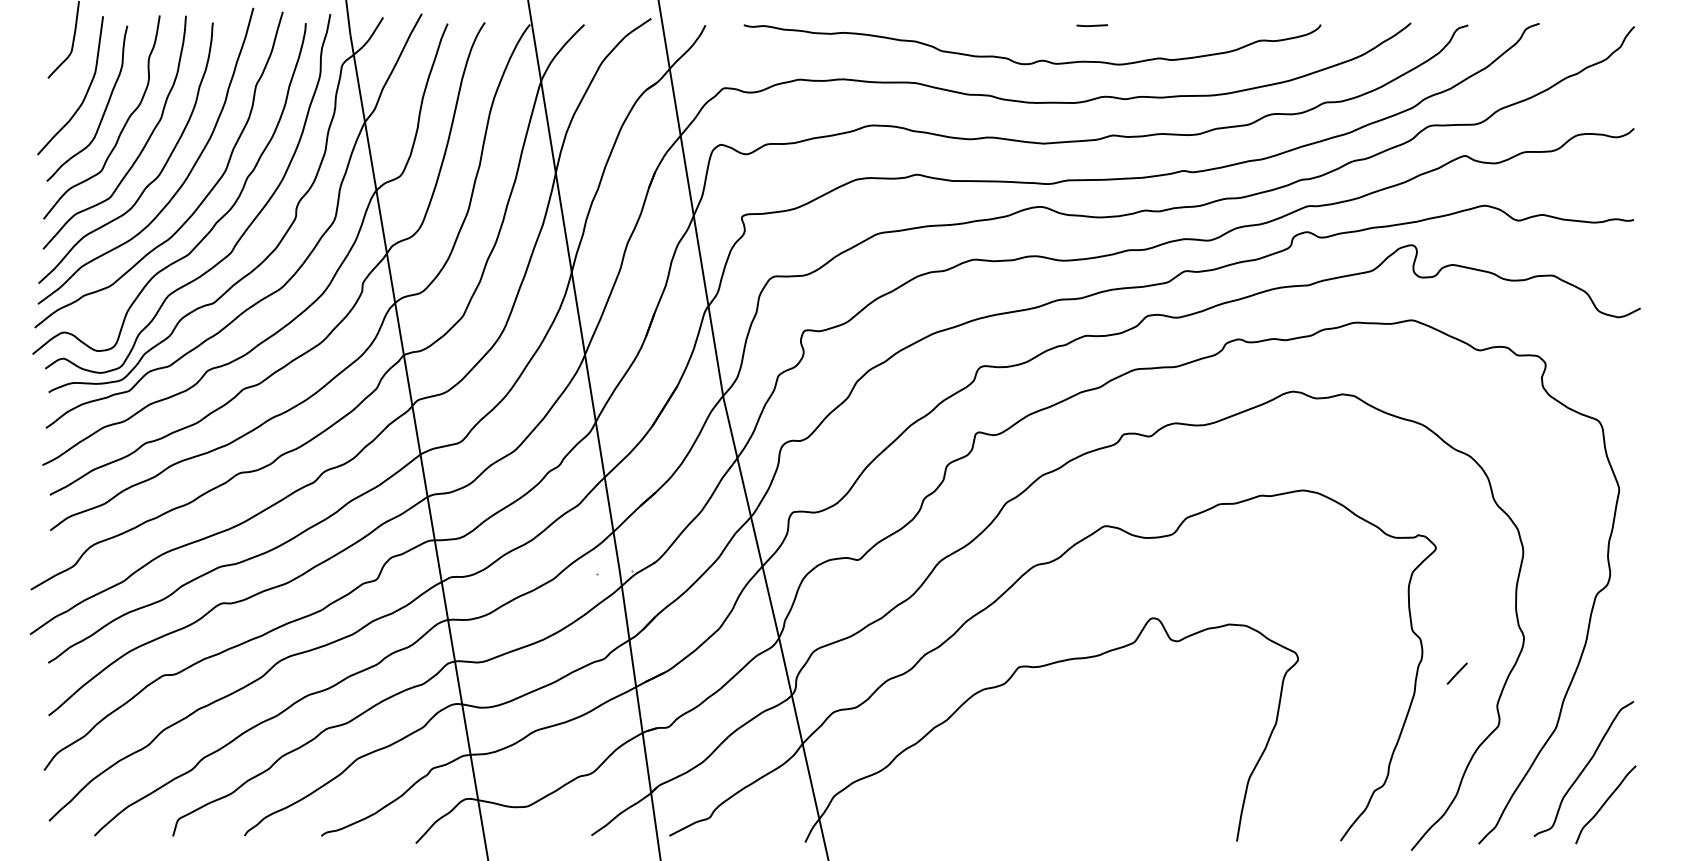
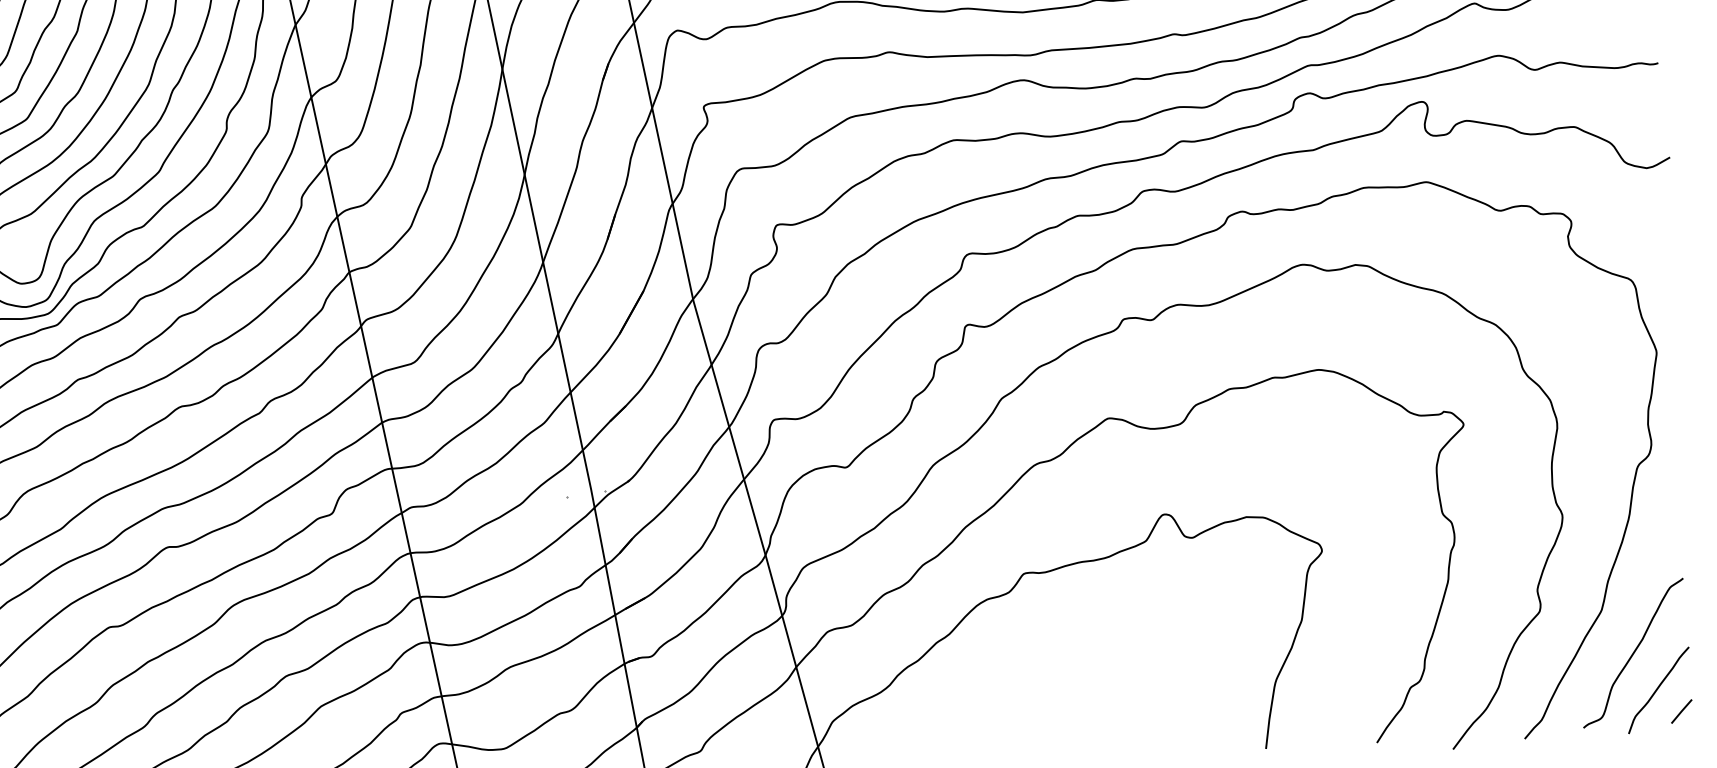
line: (1456, 673) -> (1680, 711), moved

